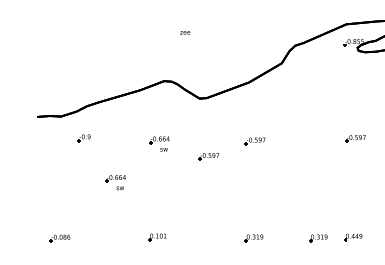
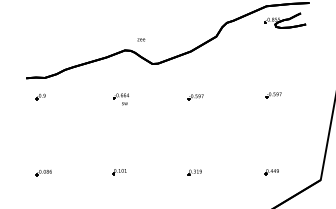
text: (185, 32) -> (141, 39), moved
part: (83, 137) -> (40, 96), moved
part: (208, 157) -> (159, 109), removed
part: (114, 182) -> (86, 129), removed
part: (317, 238) -> (244, 172), removed

